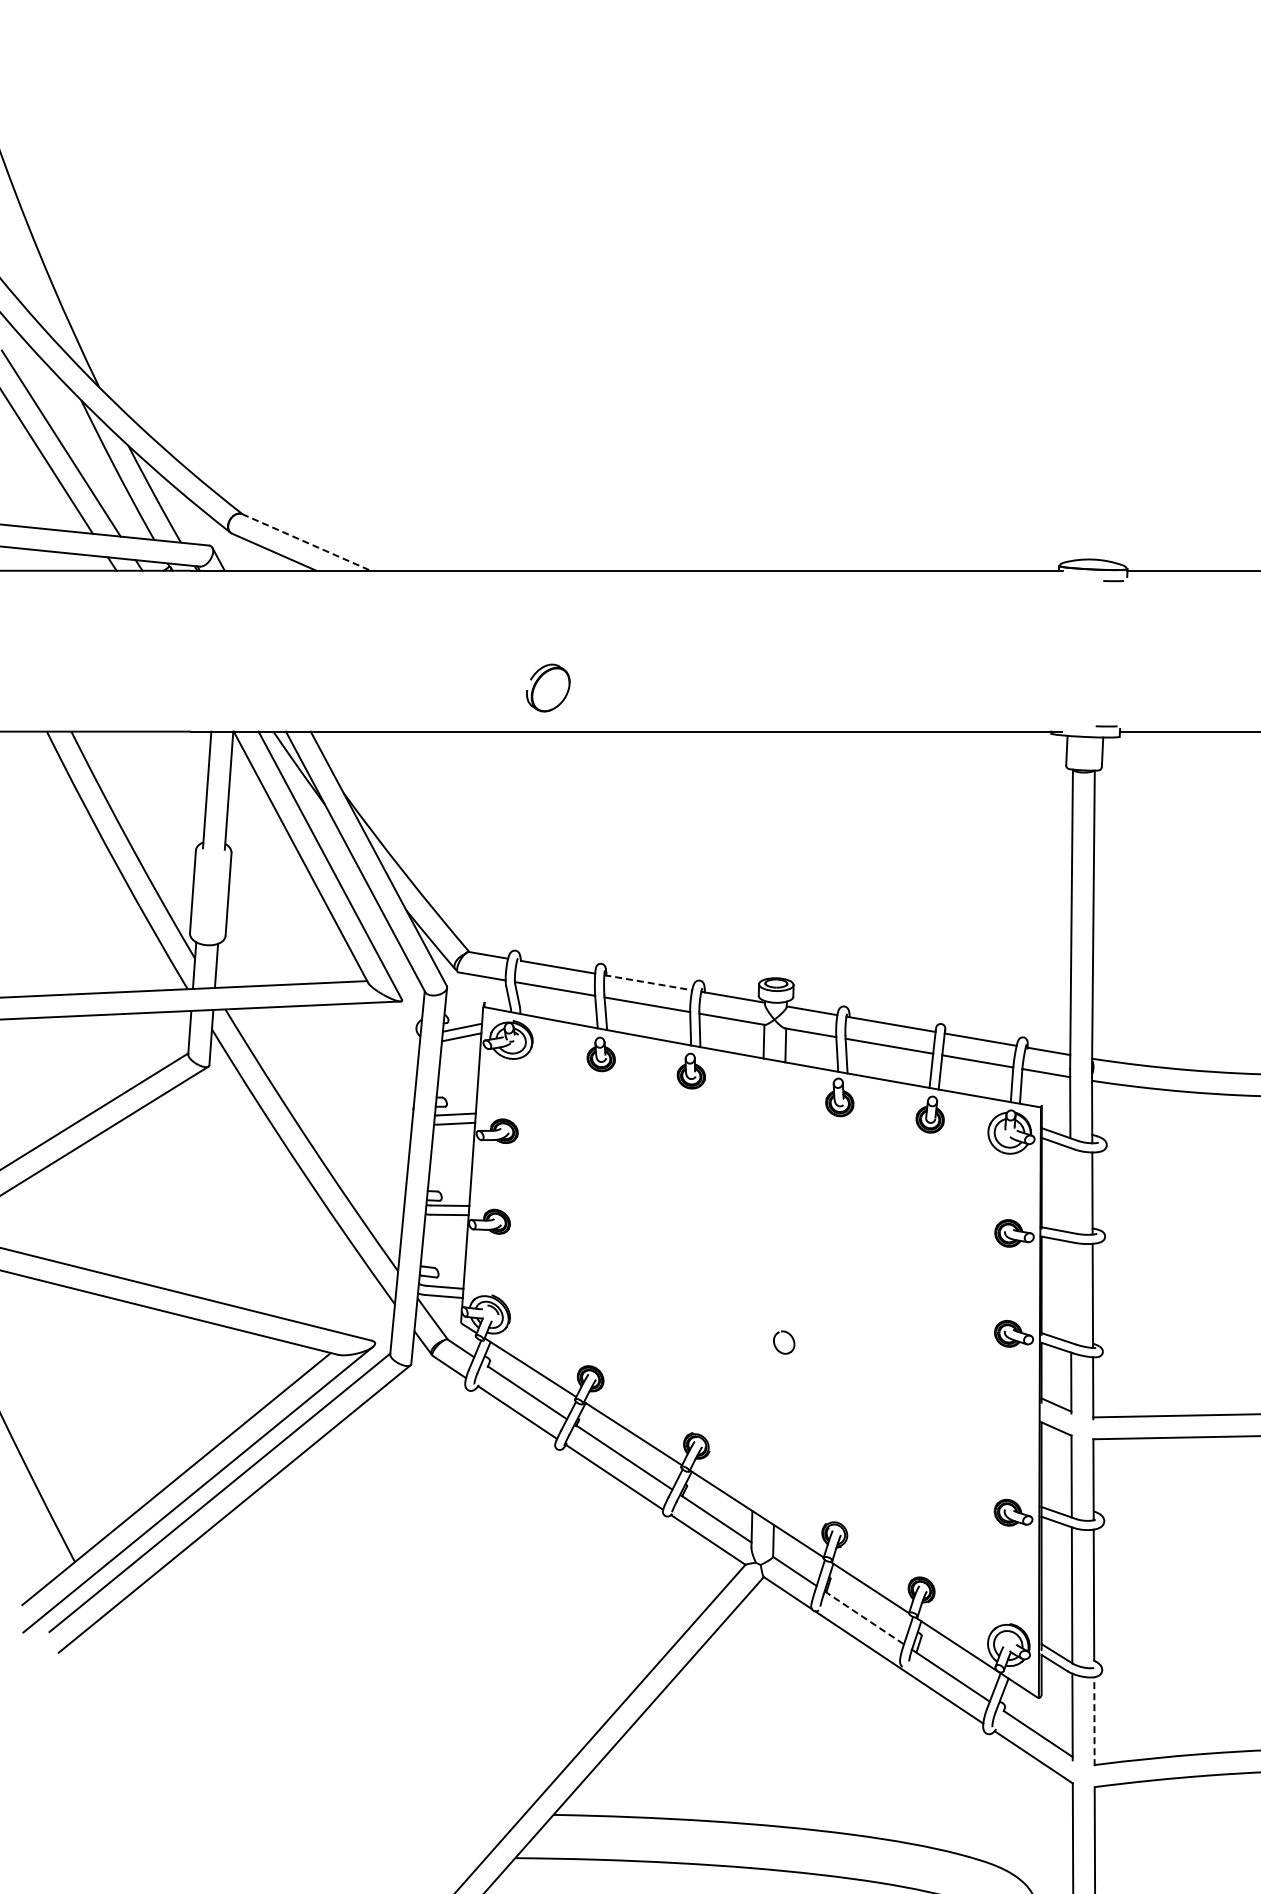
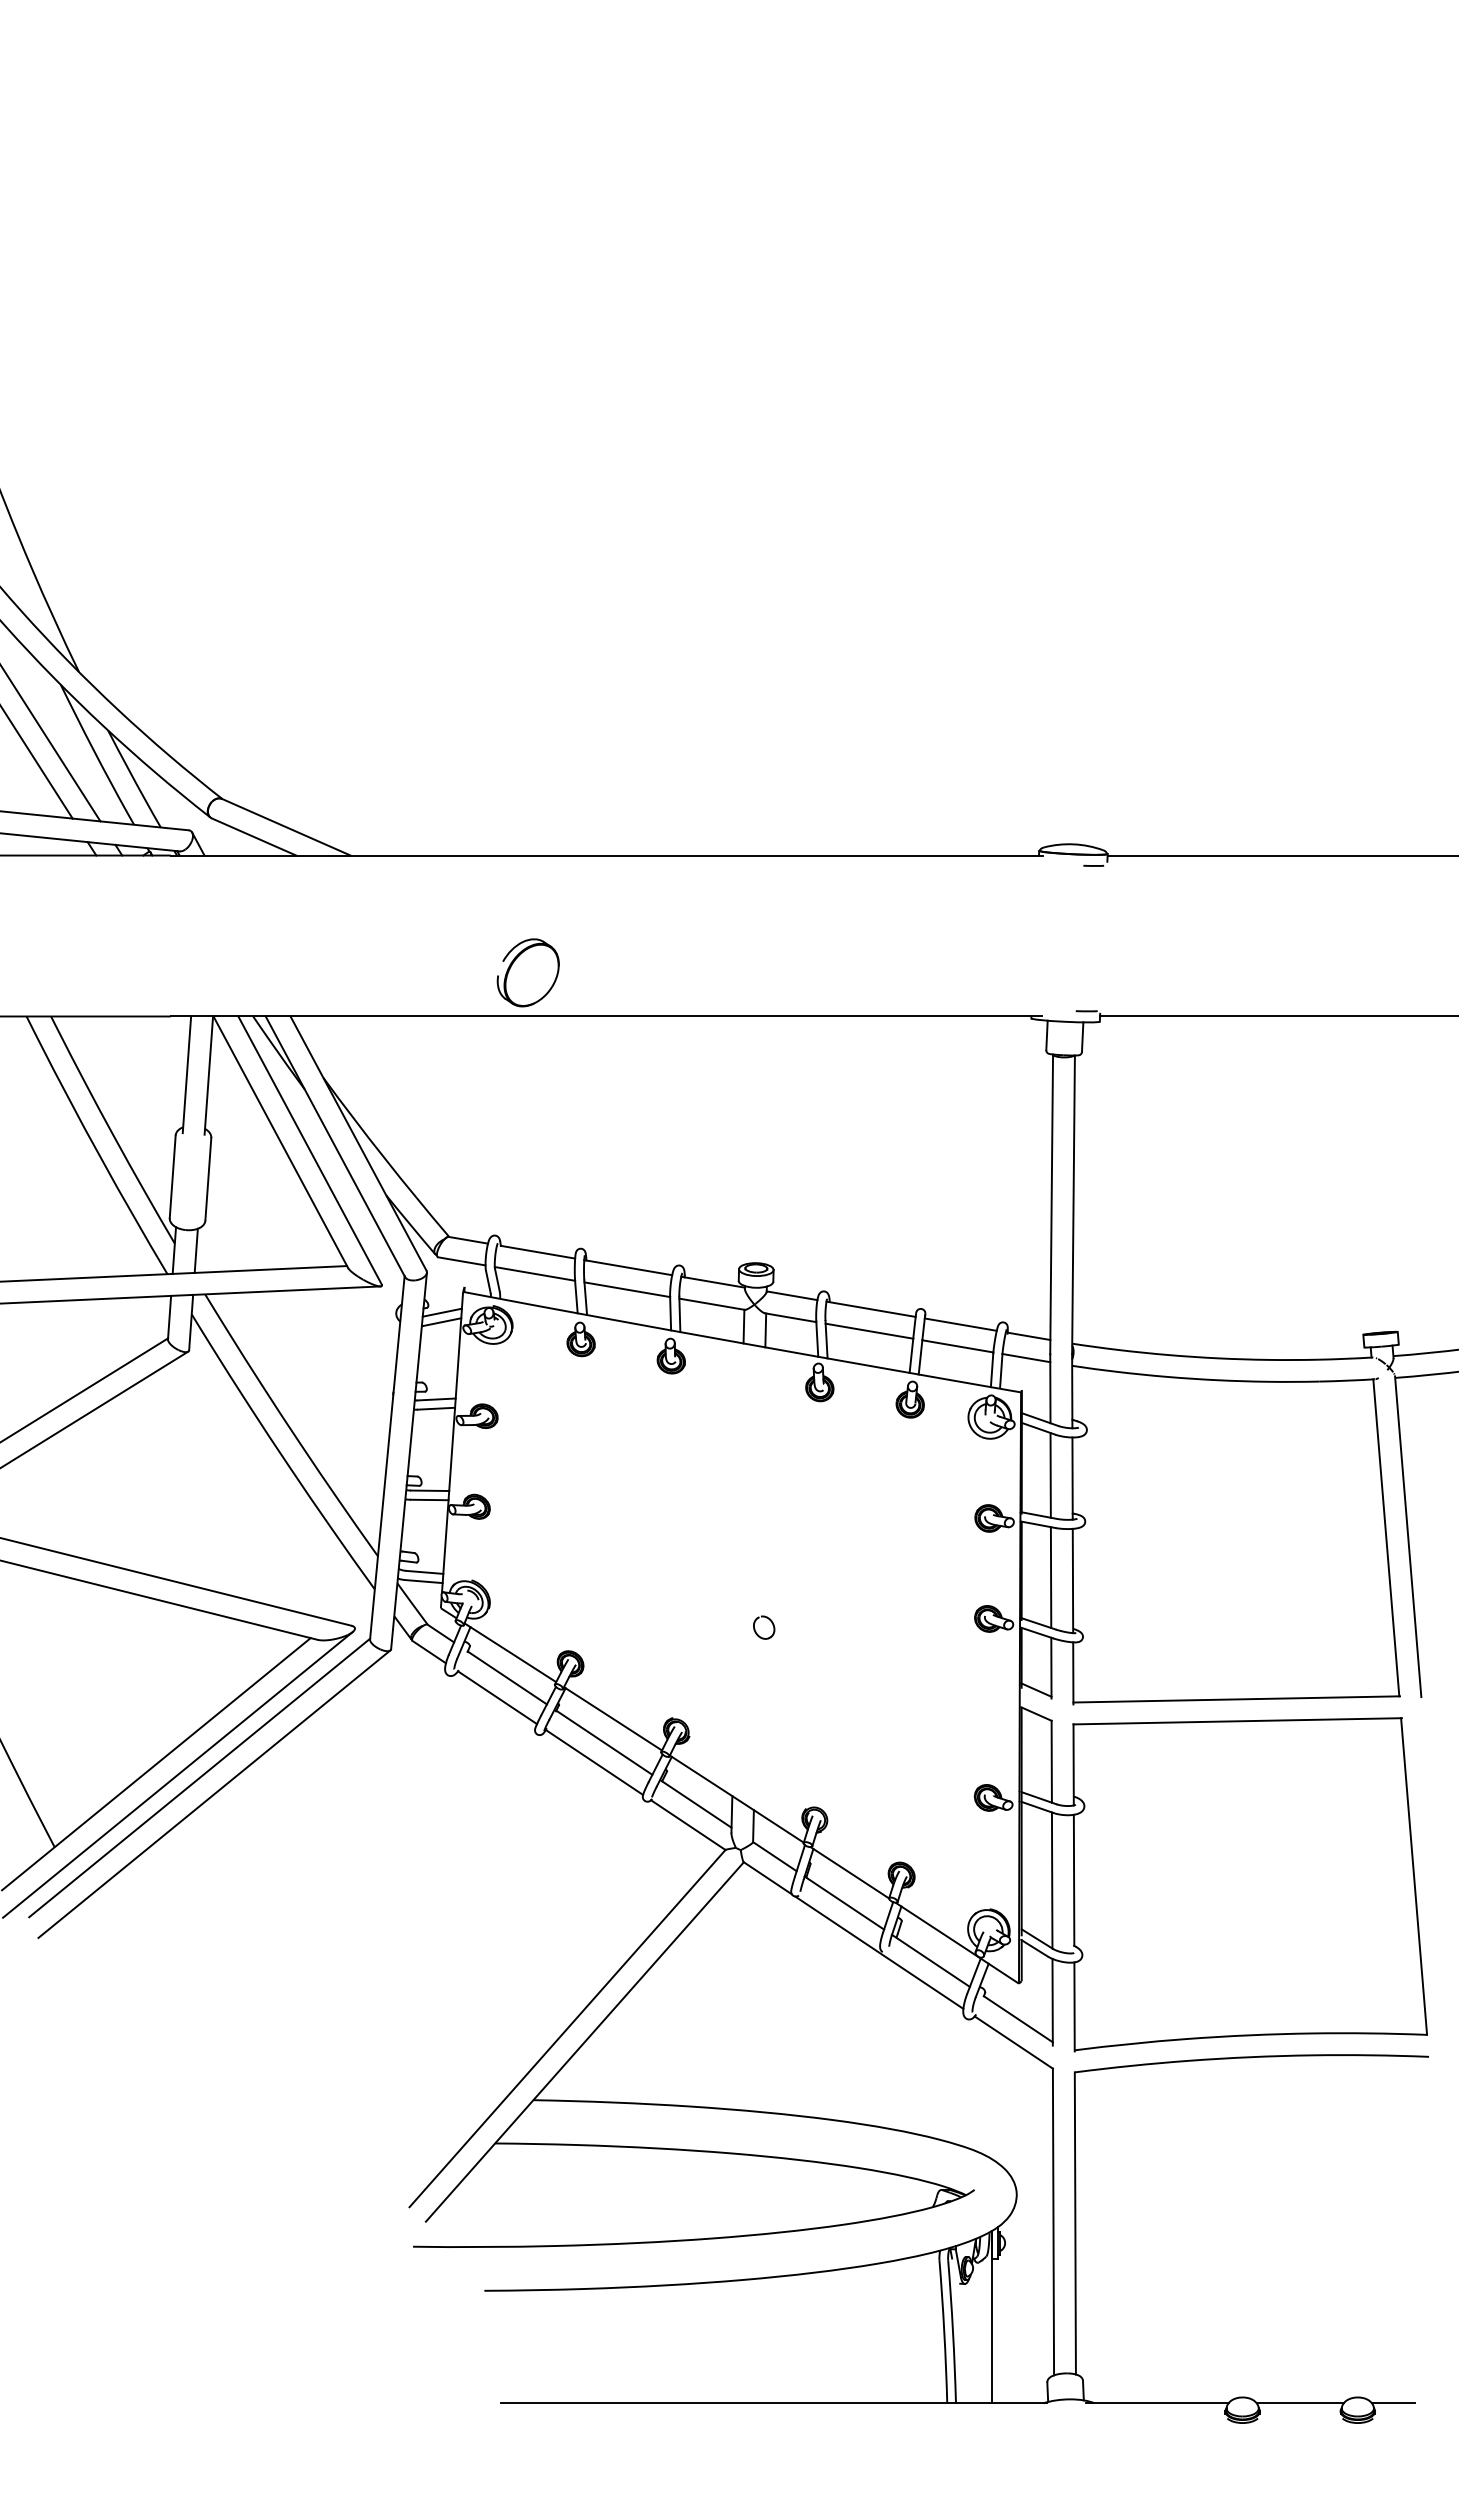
line: (306, 542) -> (286, 827), dashed -> solid
part: (547, 687) -> (527, 972), size x1.43
line: (648, 982) -> (628, 1267), dashed -> solid
line: (1070, 1190) -> (1050, 1475), added
line: (1070, 1292) -> (1050, 1577), added
line: (864, 1618) -> (844, 1903), dashed -> solid
line: (1094, 1721) -> (1074, 2006), dashed -> solid

